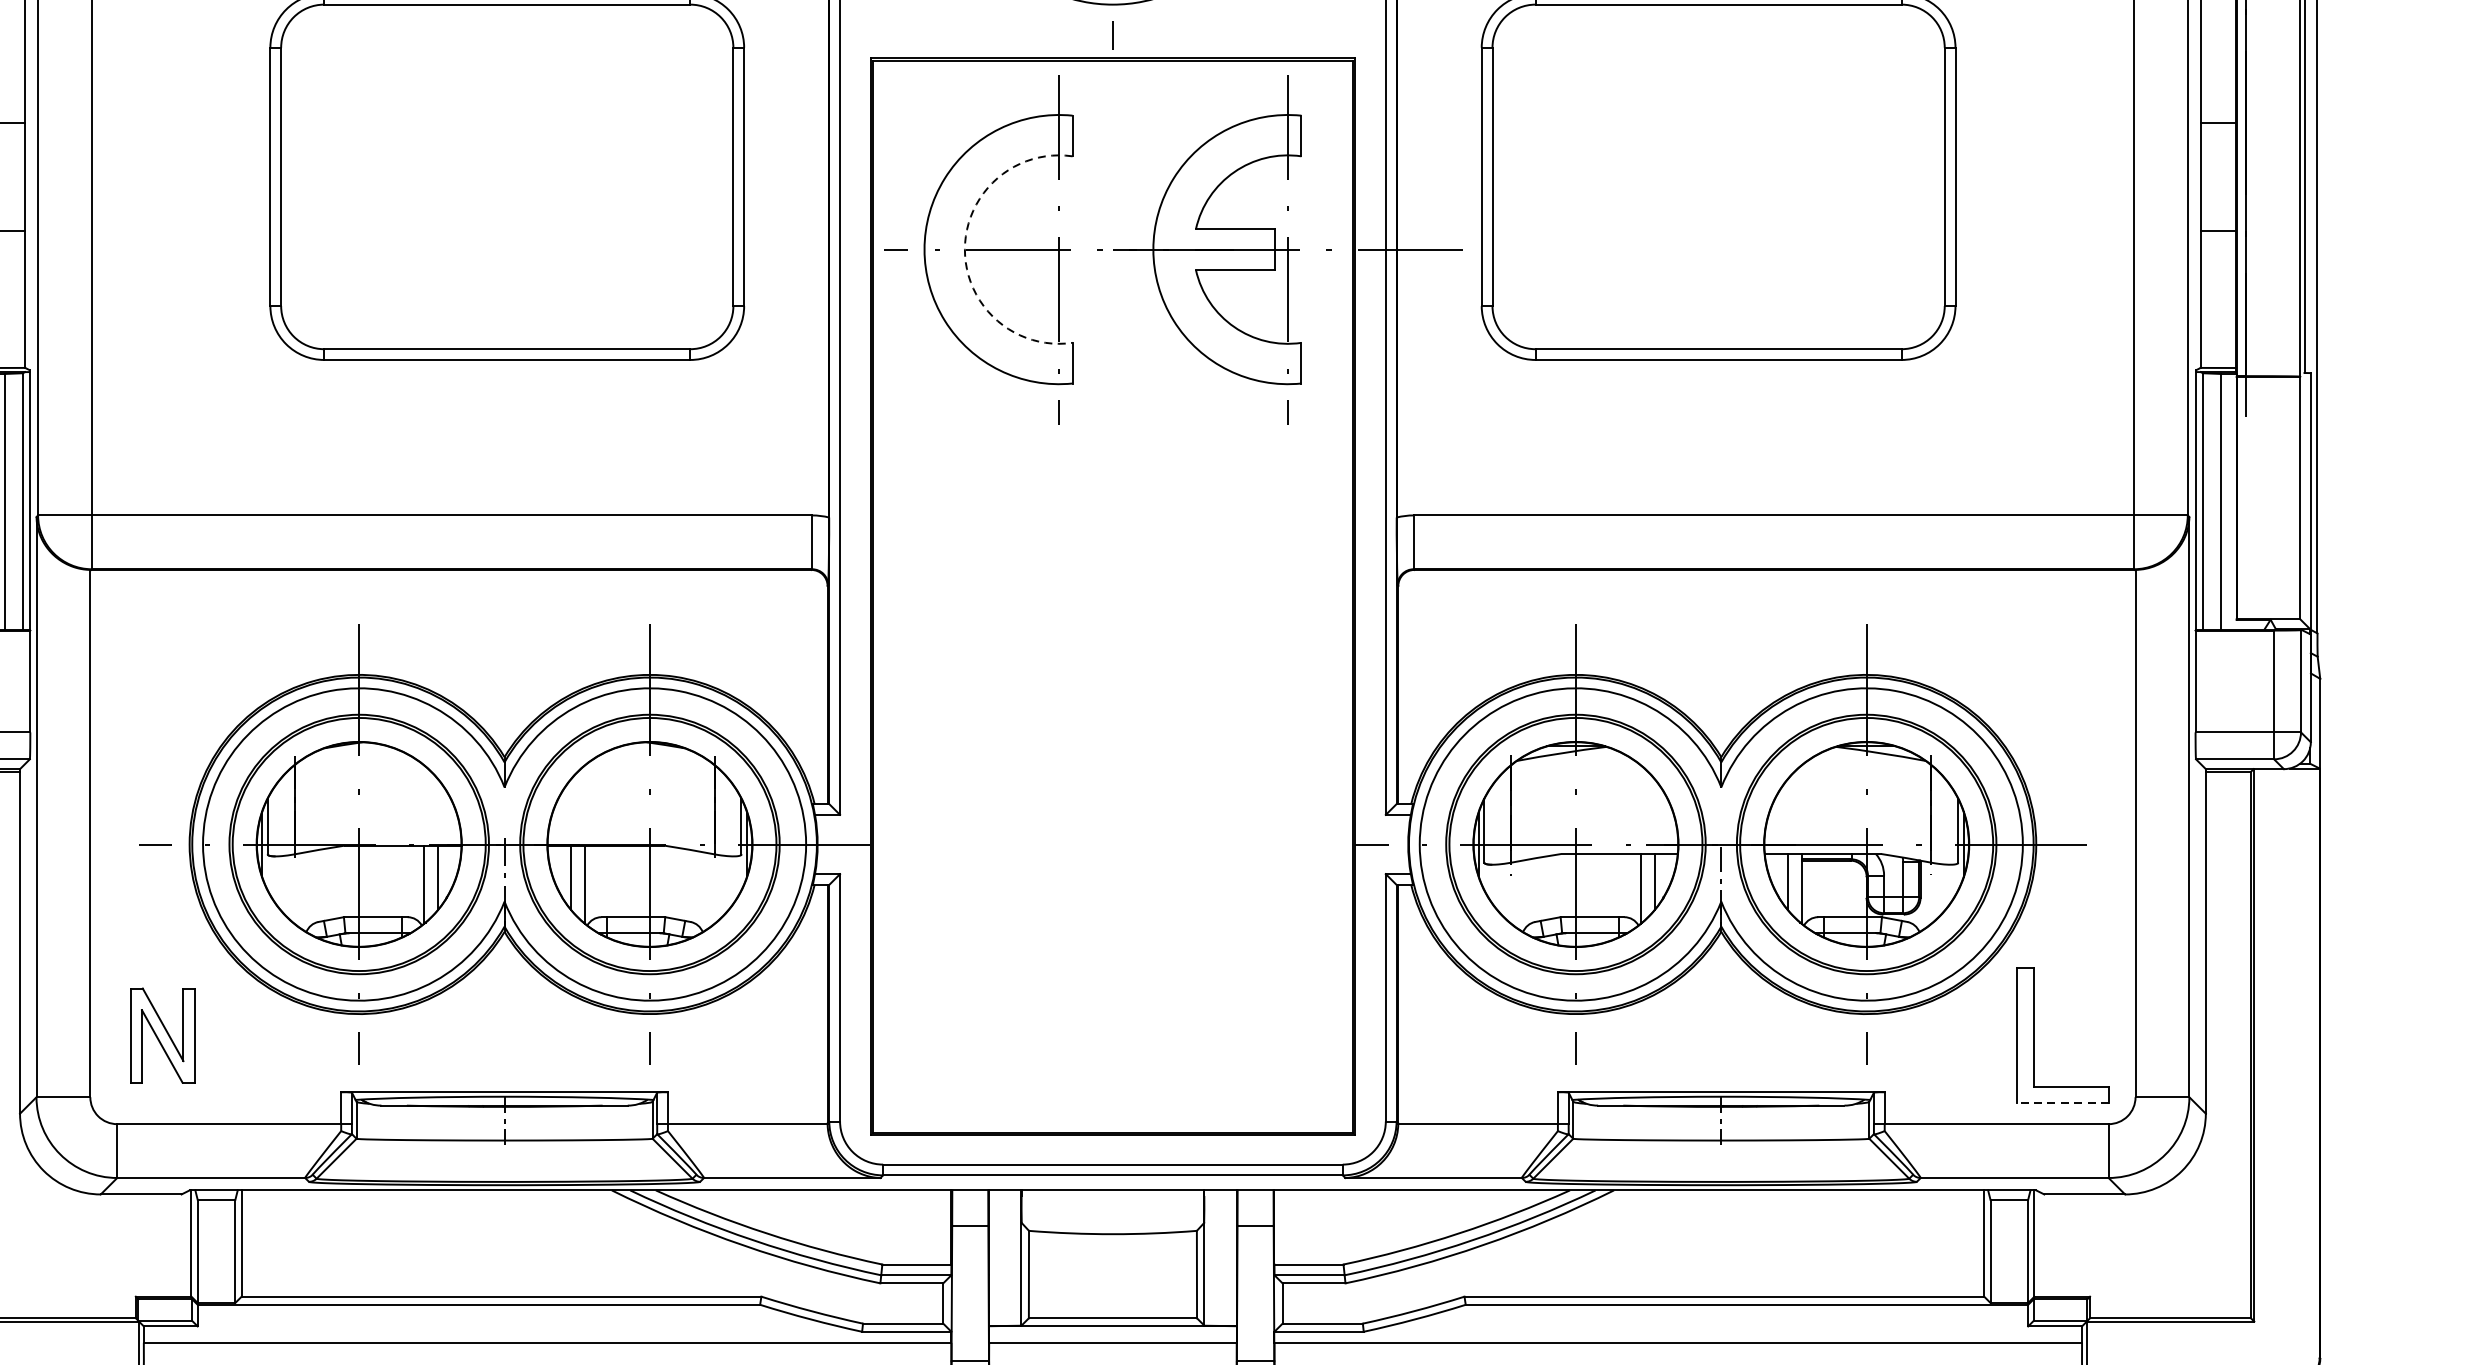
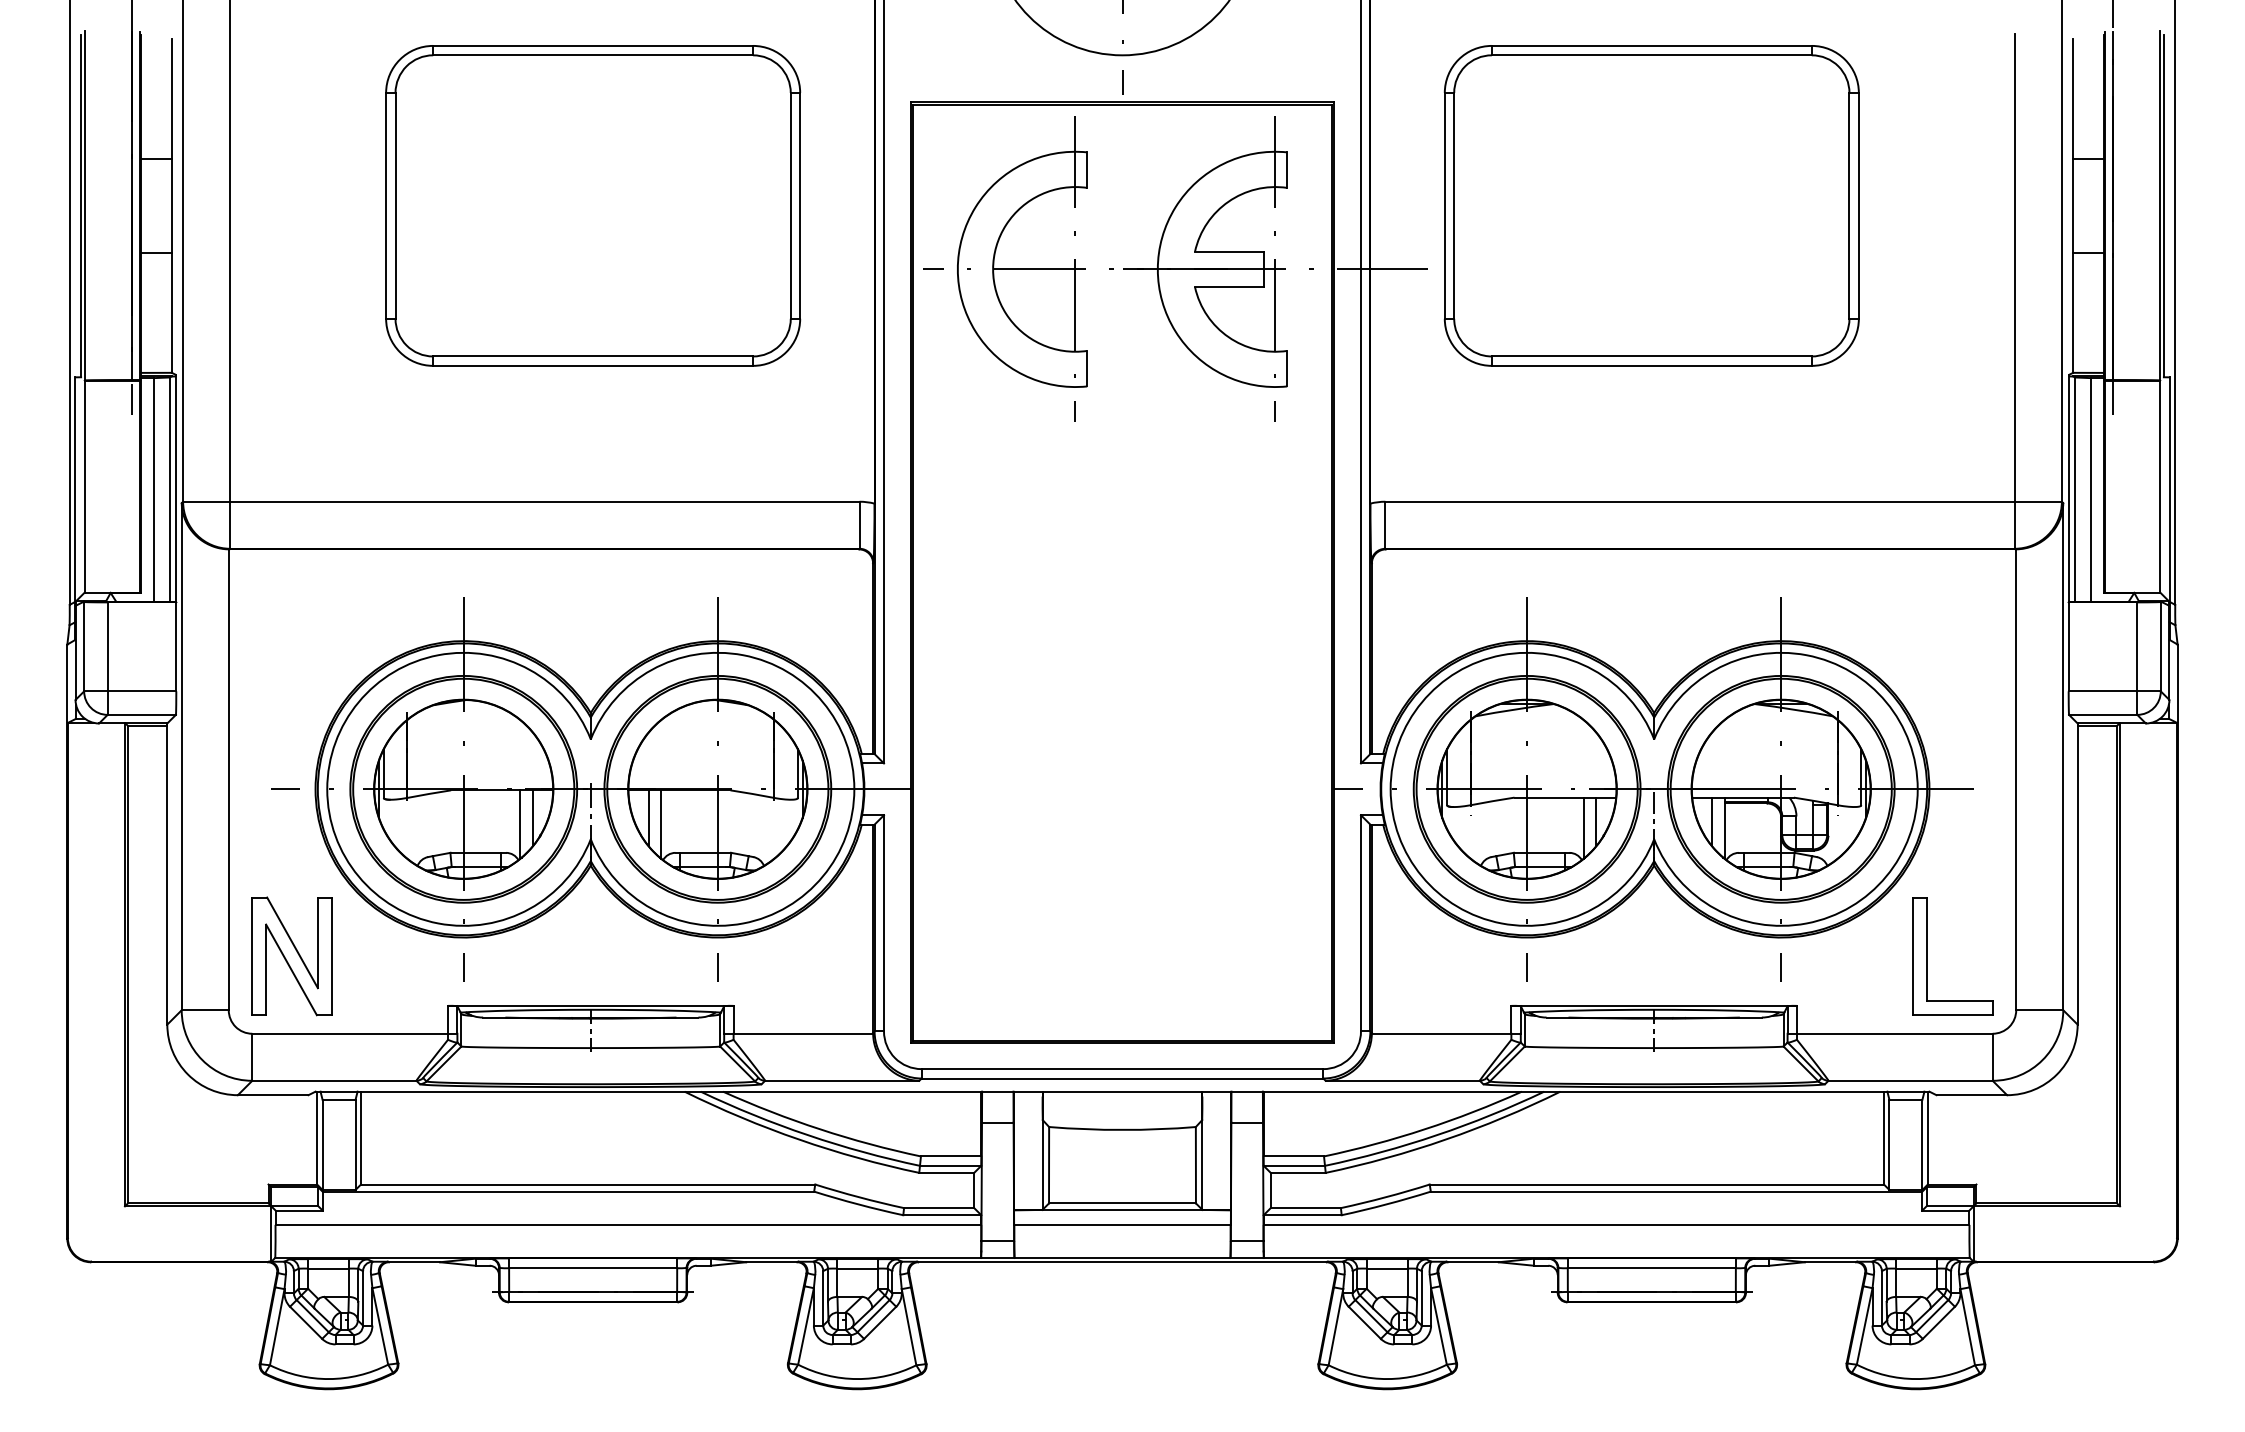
arc: (965, 249) -> (993, 269), dashed -> solid
part: (162, 1035) -> (291, 956), size x1.43
line: (2062, 1103) -> (1952, 1015), dashed -> solid

